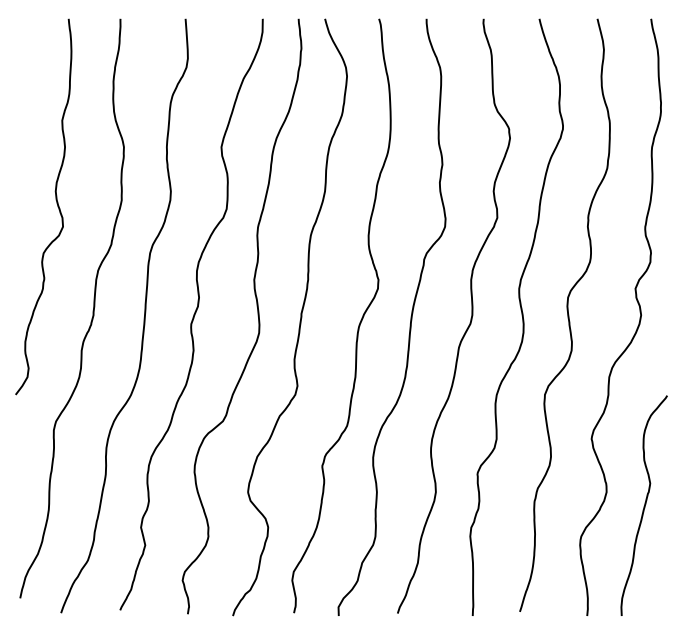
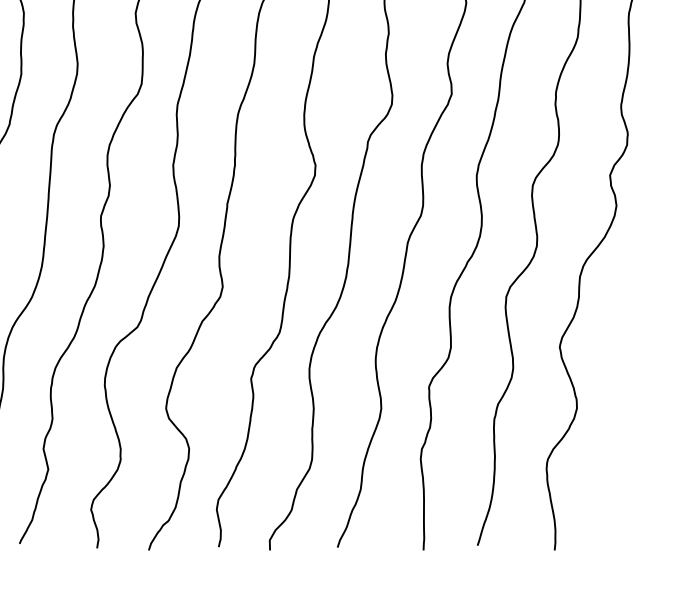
curve: (644, 505) -> (620, 423), removed

